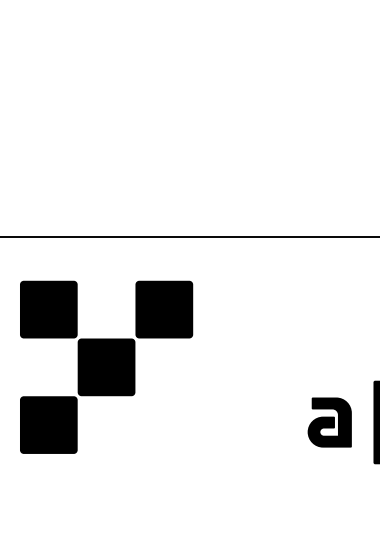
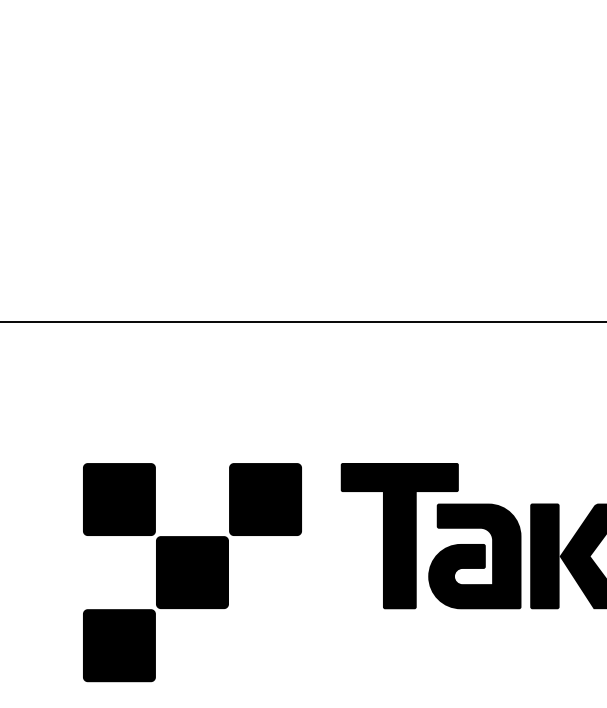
part: (106, 367) -> (192, 572), moved
fill: (270, 406) -> (399, 536), added
part: (329, 422) -> (474, 556), size x1.67

